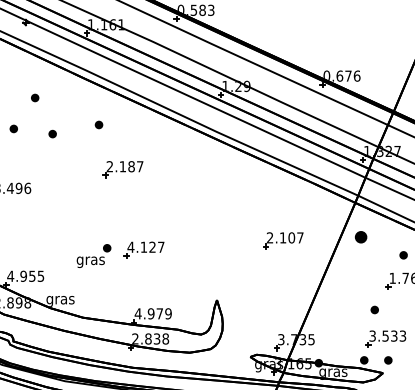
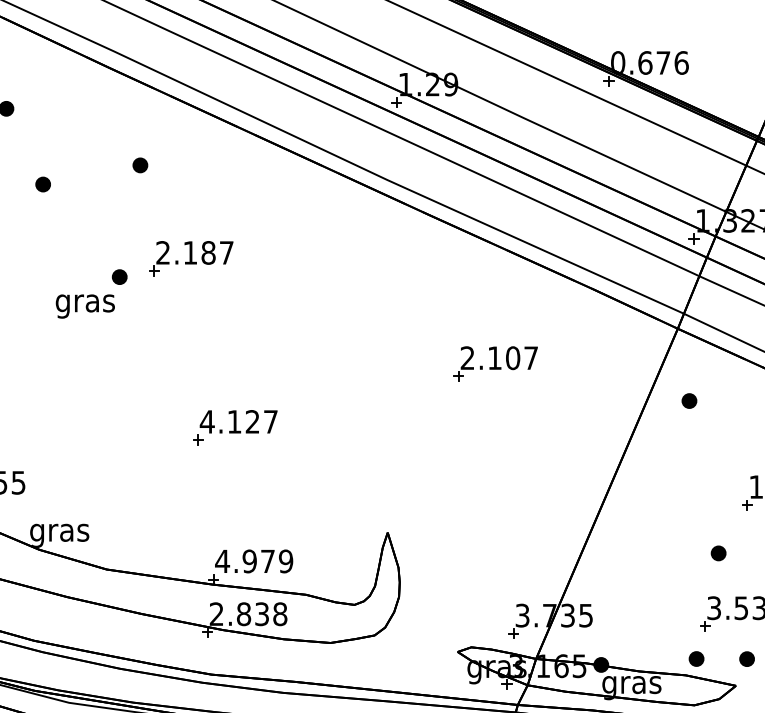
part: (360, 237) -> (688, 401), size x0.62
part: (283, 240) -> (495, 363), moved
part: (93, 255) -> (91, 292), moved

